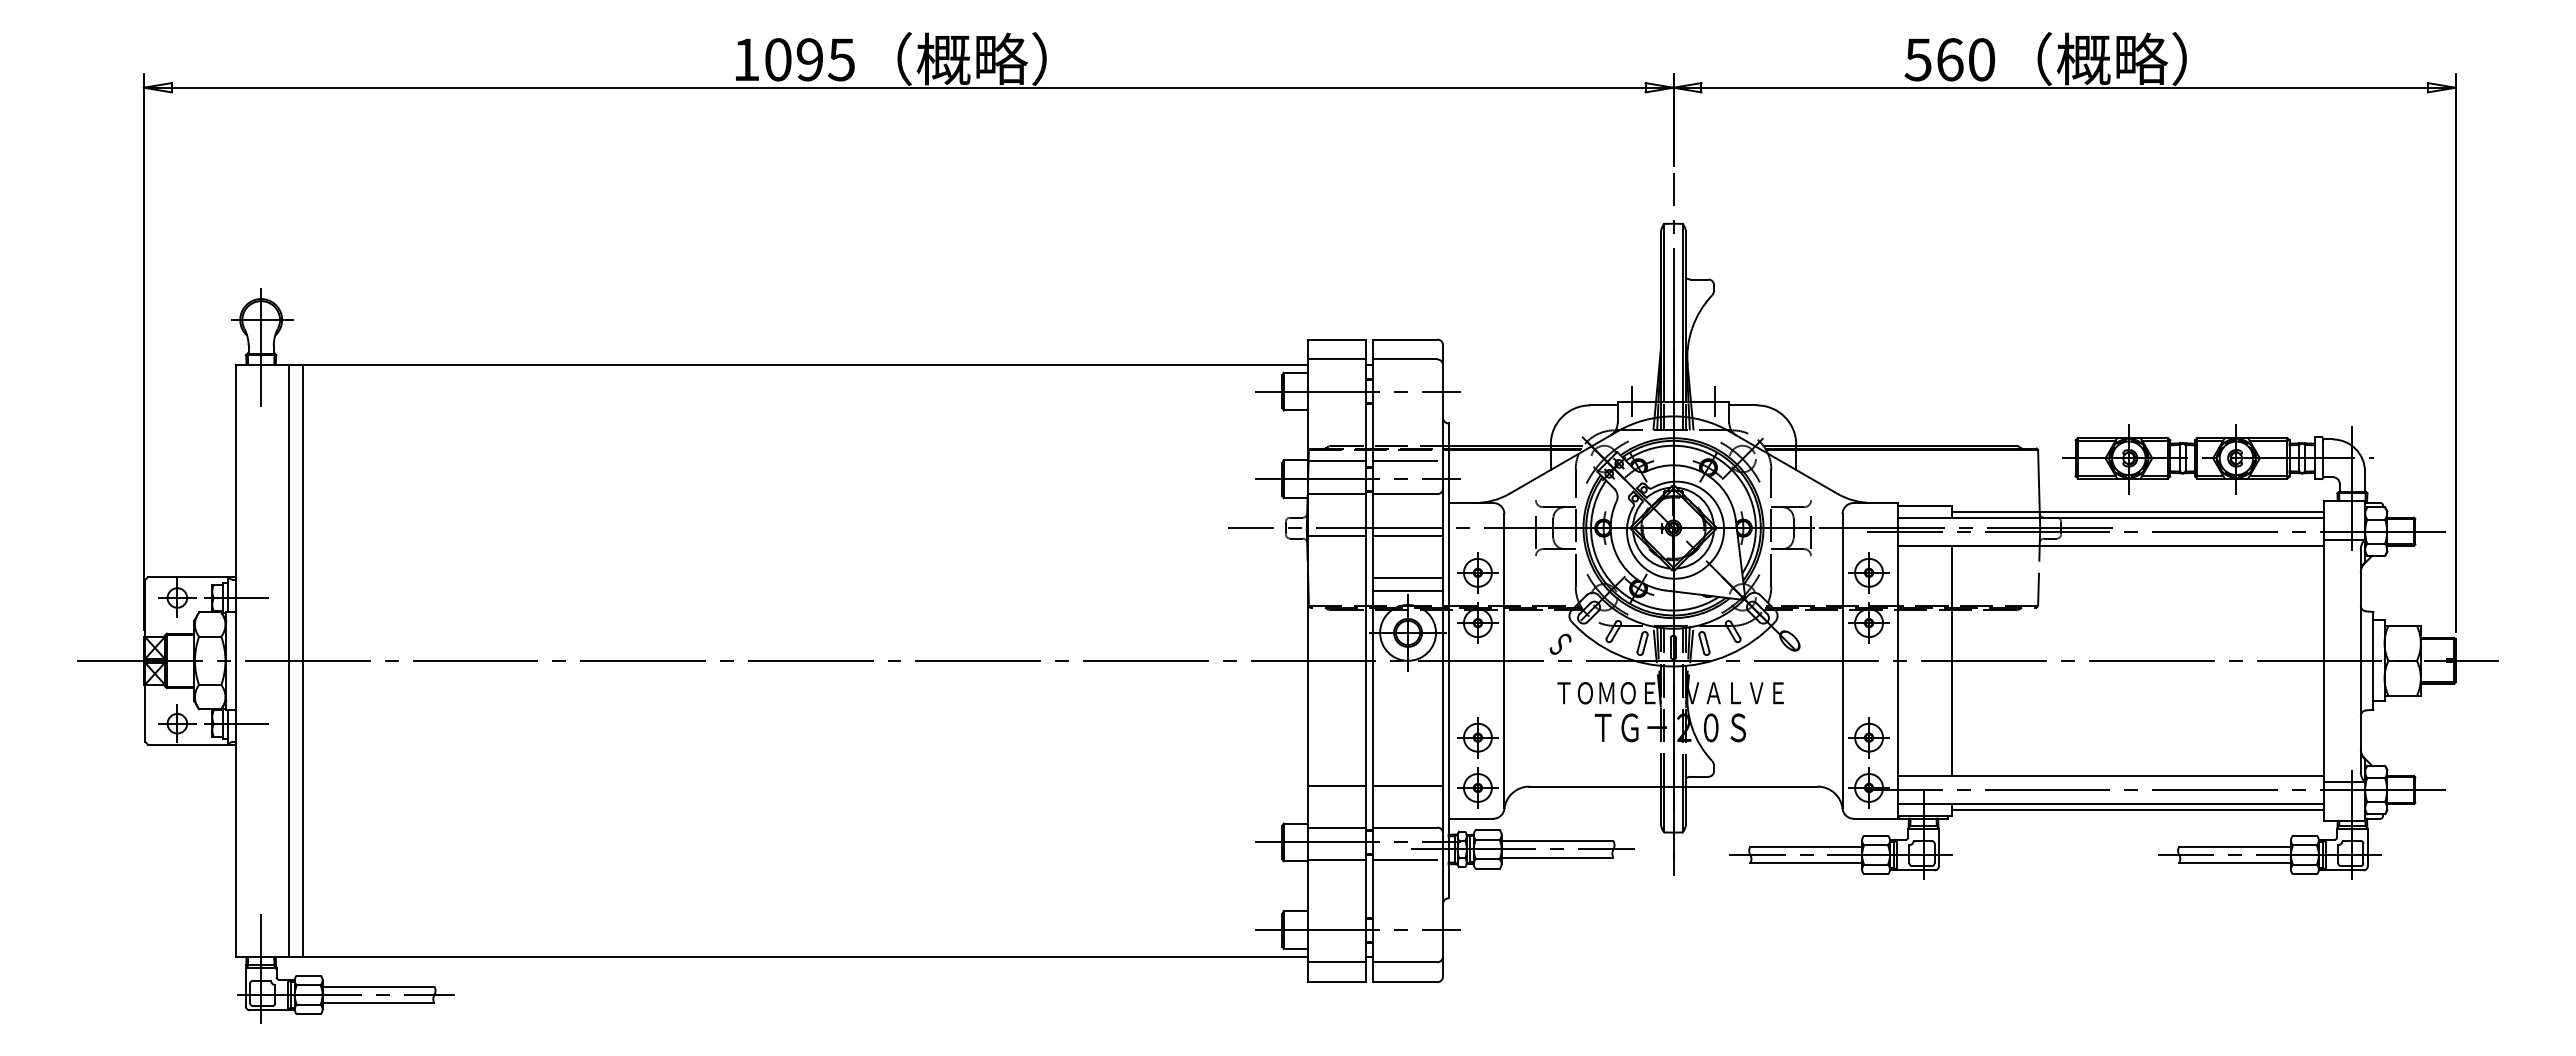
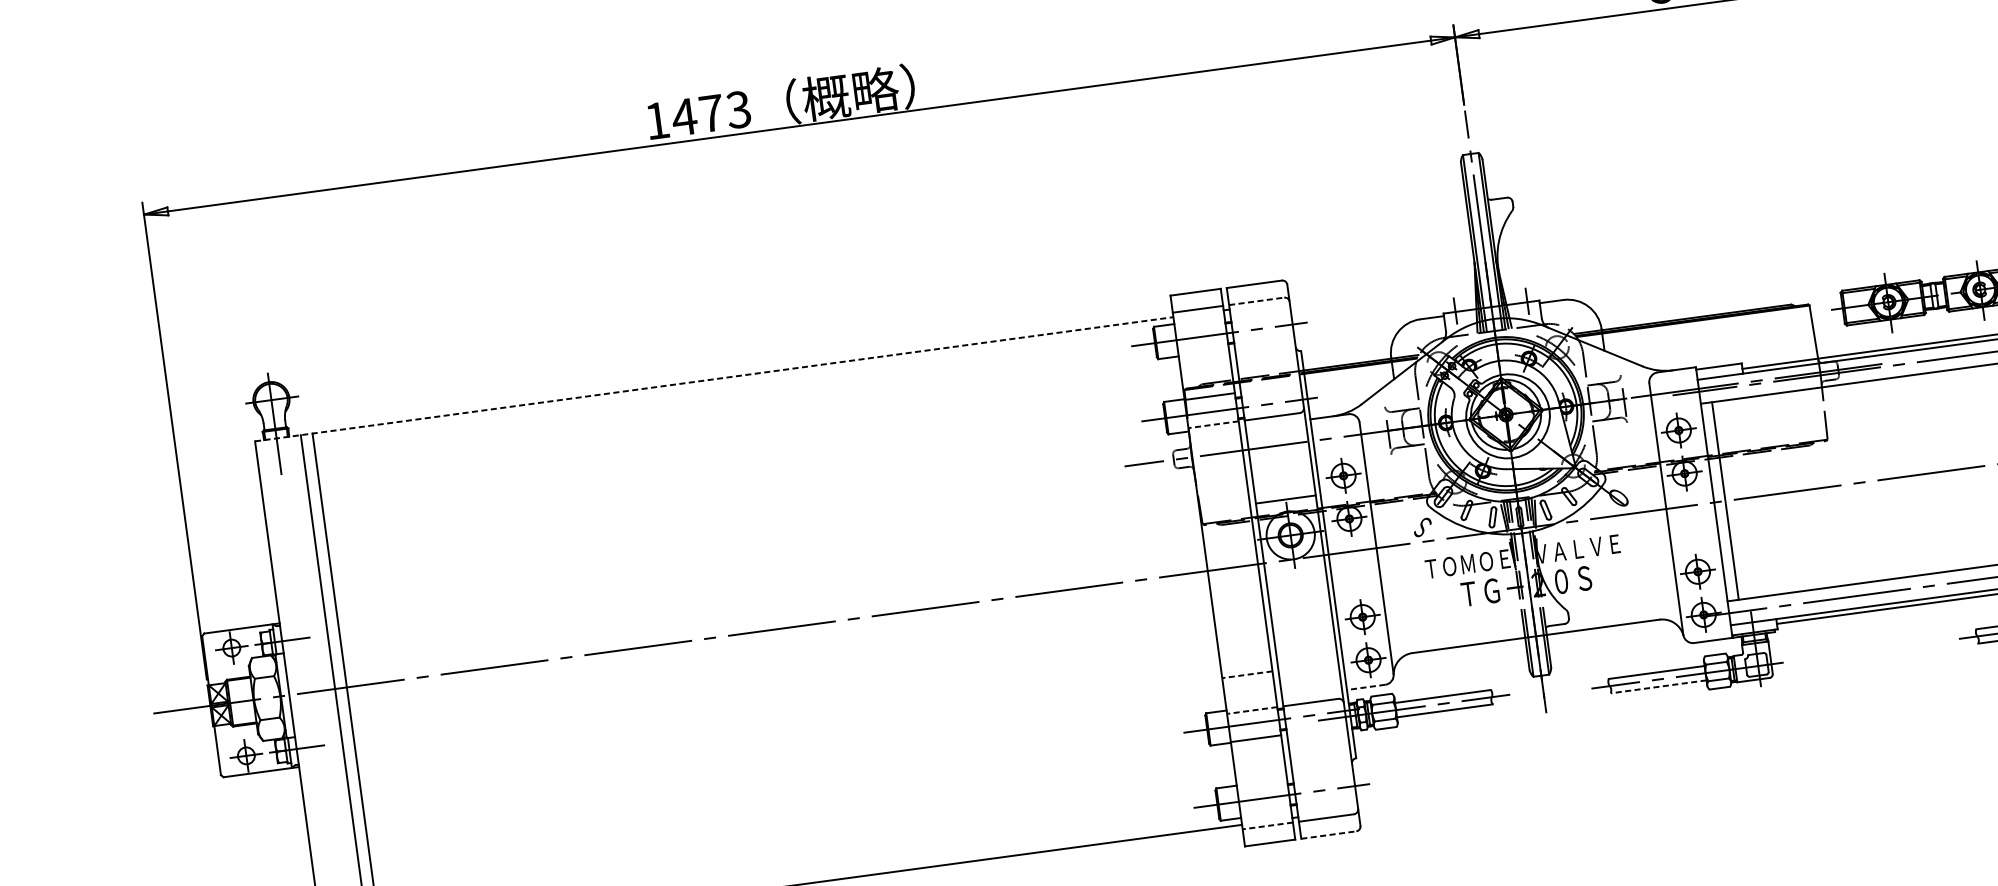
text: (808, 59) -> (710, 113), 1095 -> 1473
line: (1405, 359) -> (1256, 301), solid -> dashed
line: (771, 364) -> (714, 379), solid -> dashed
line: (1405, 461) -> (1268, 388), removed
line: (1336, 494) -> (1213, 425), solid -> dashed
line: (1336, 535) -> (1218, 460), removed
line: (1408, 535) -> (1279, 451), removed
line: (1408, 577) -> (1284, 487), removed
line: (1951, 660) -> (1725, 500), moved
line: (1336, 785) -> (1247, 674), solid -> dashed
line: (1408, 785) -> (1308, 666), removed
line: (1470, 818) -> (1365, 687), solid -> dashed
line: (1336, 827) -> (1251, 710), solid -> dashed
line: (1405, 860) -> (1314, 730), removed
line: (1806, 863) -> (1658, 686), solid -> dashed
line: (1336, 962) -> (1267, 826), solid -> dashed
line: (1405, 982) -> (1329, 835), solid -> dashed

